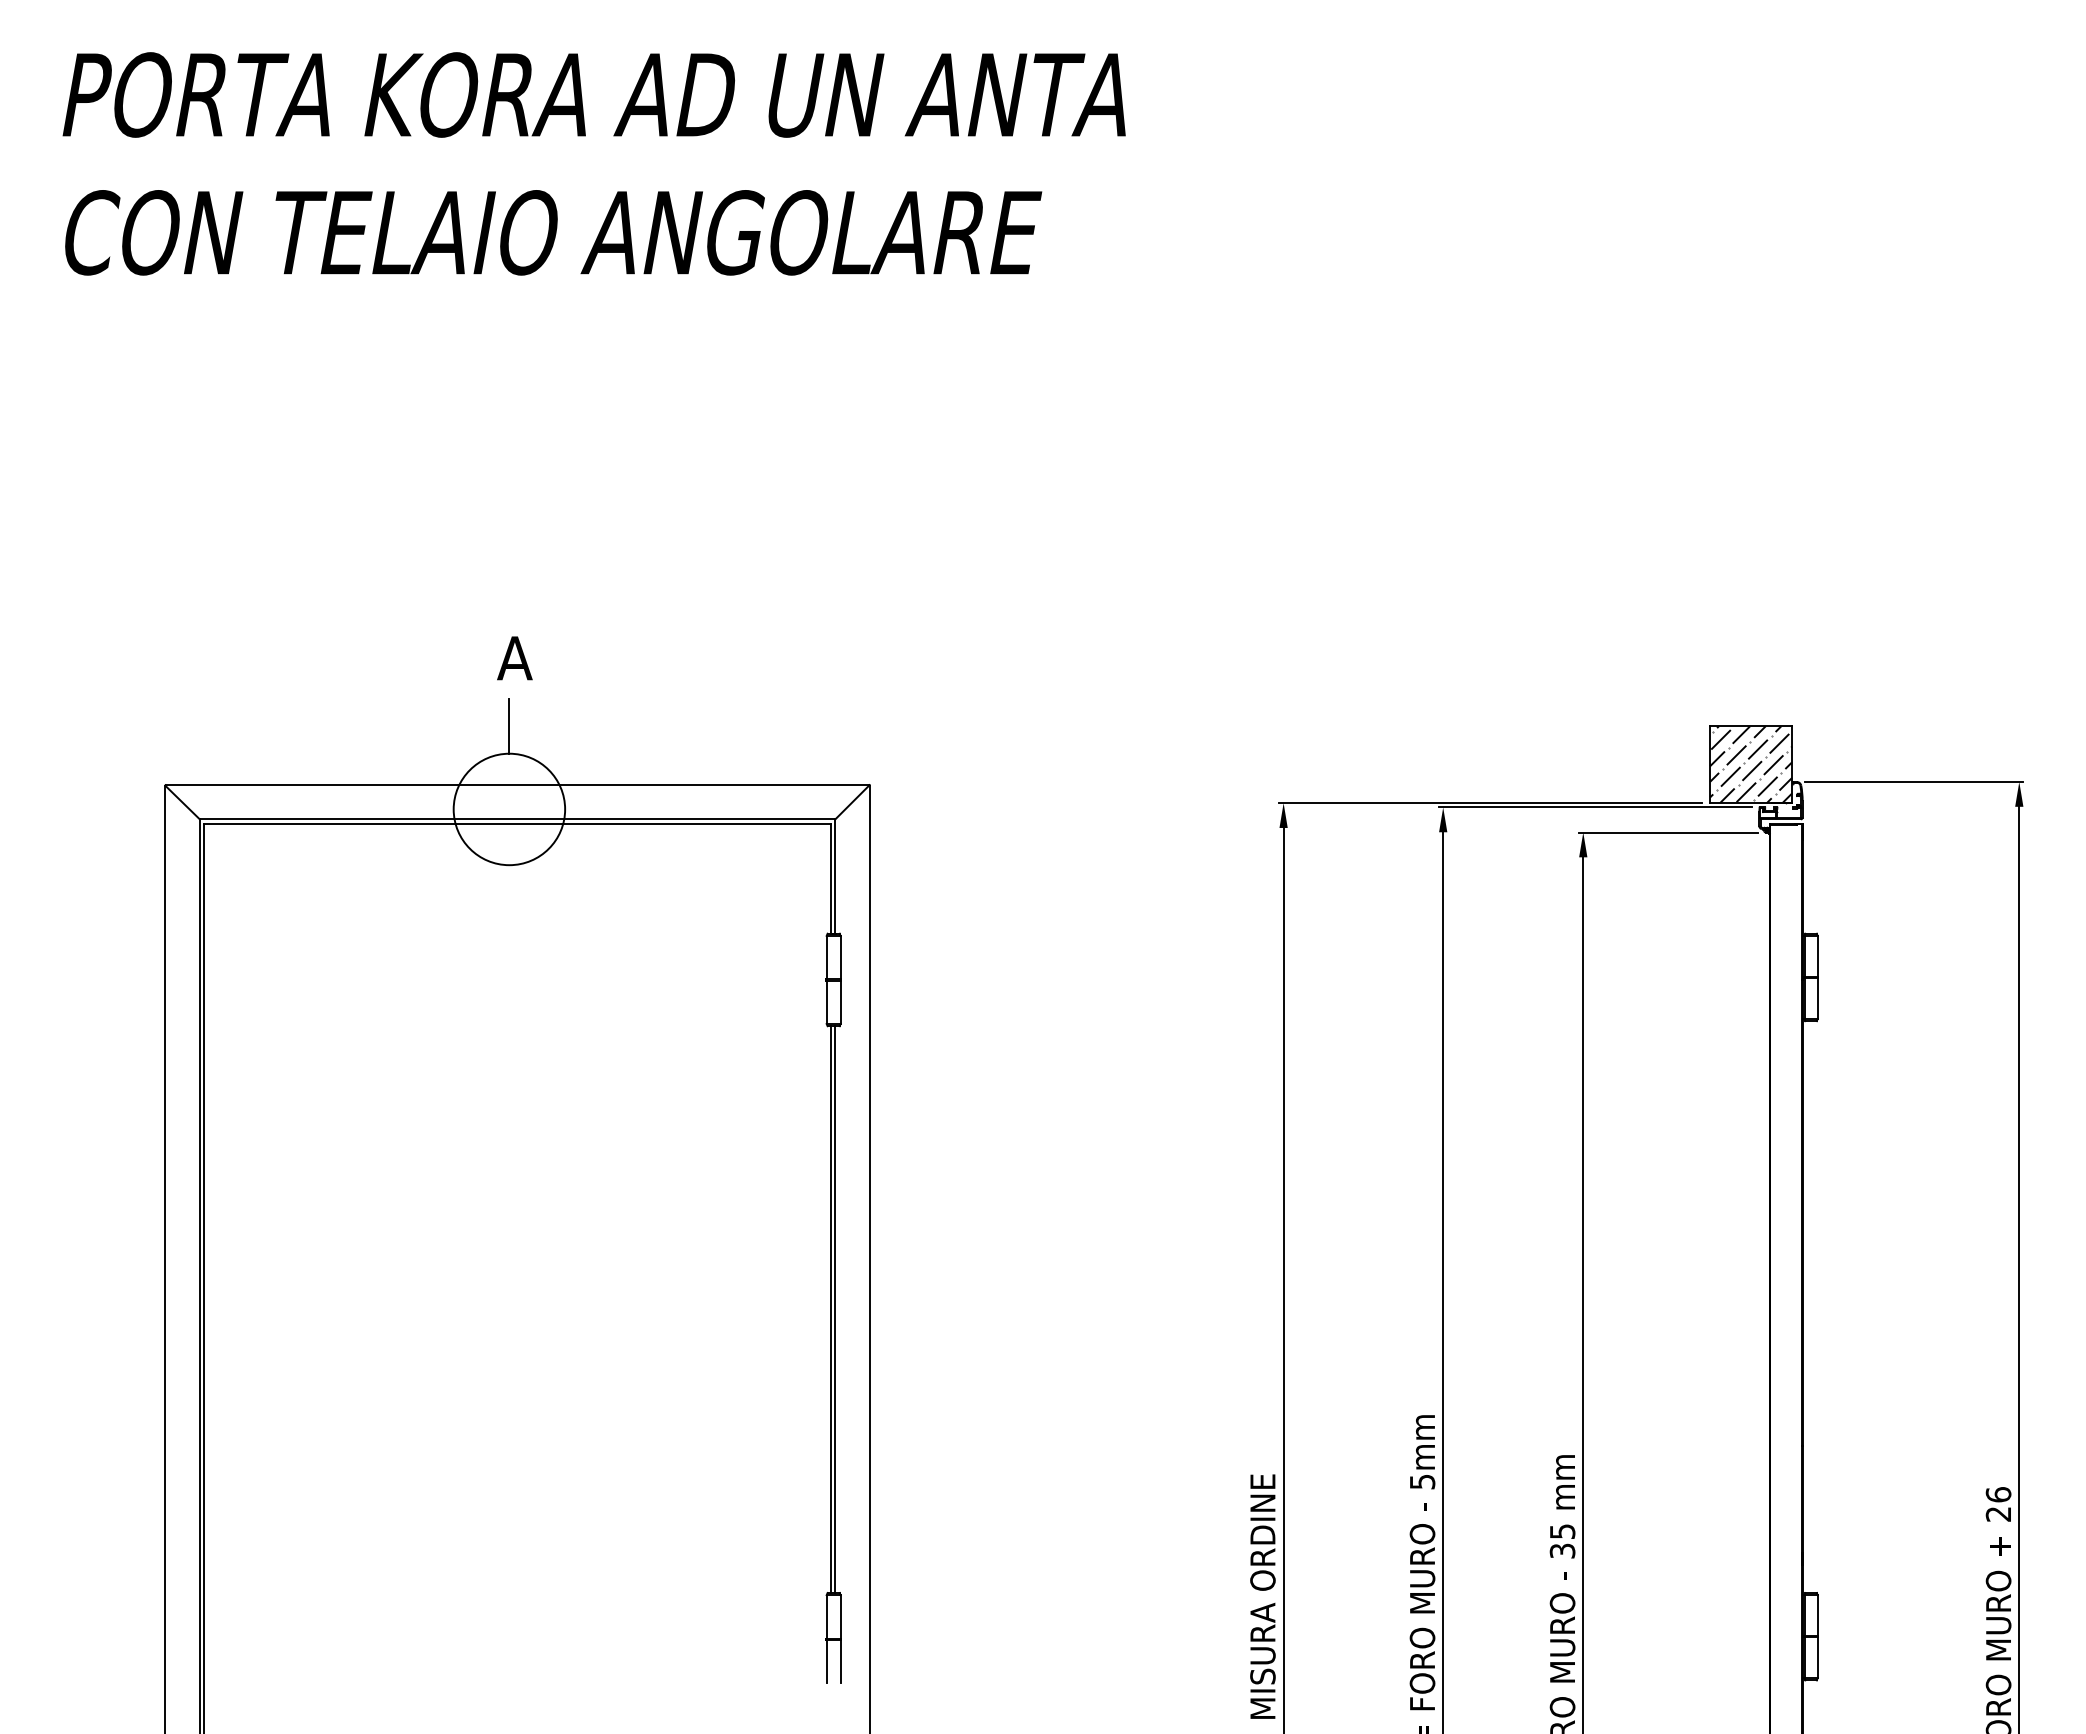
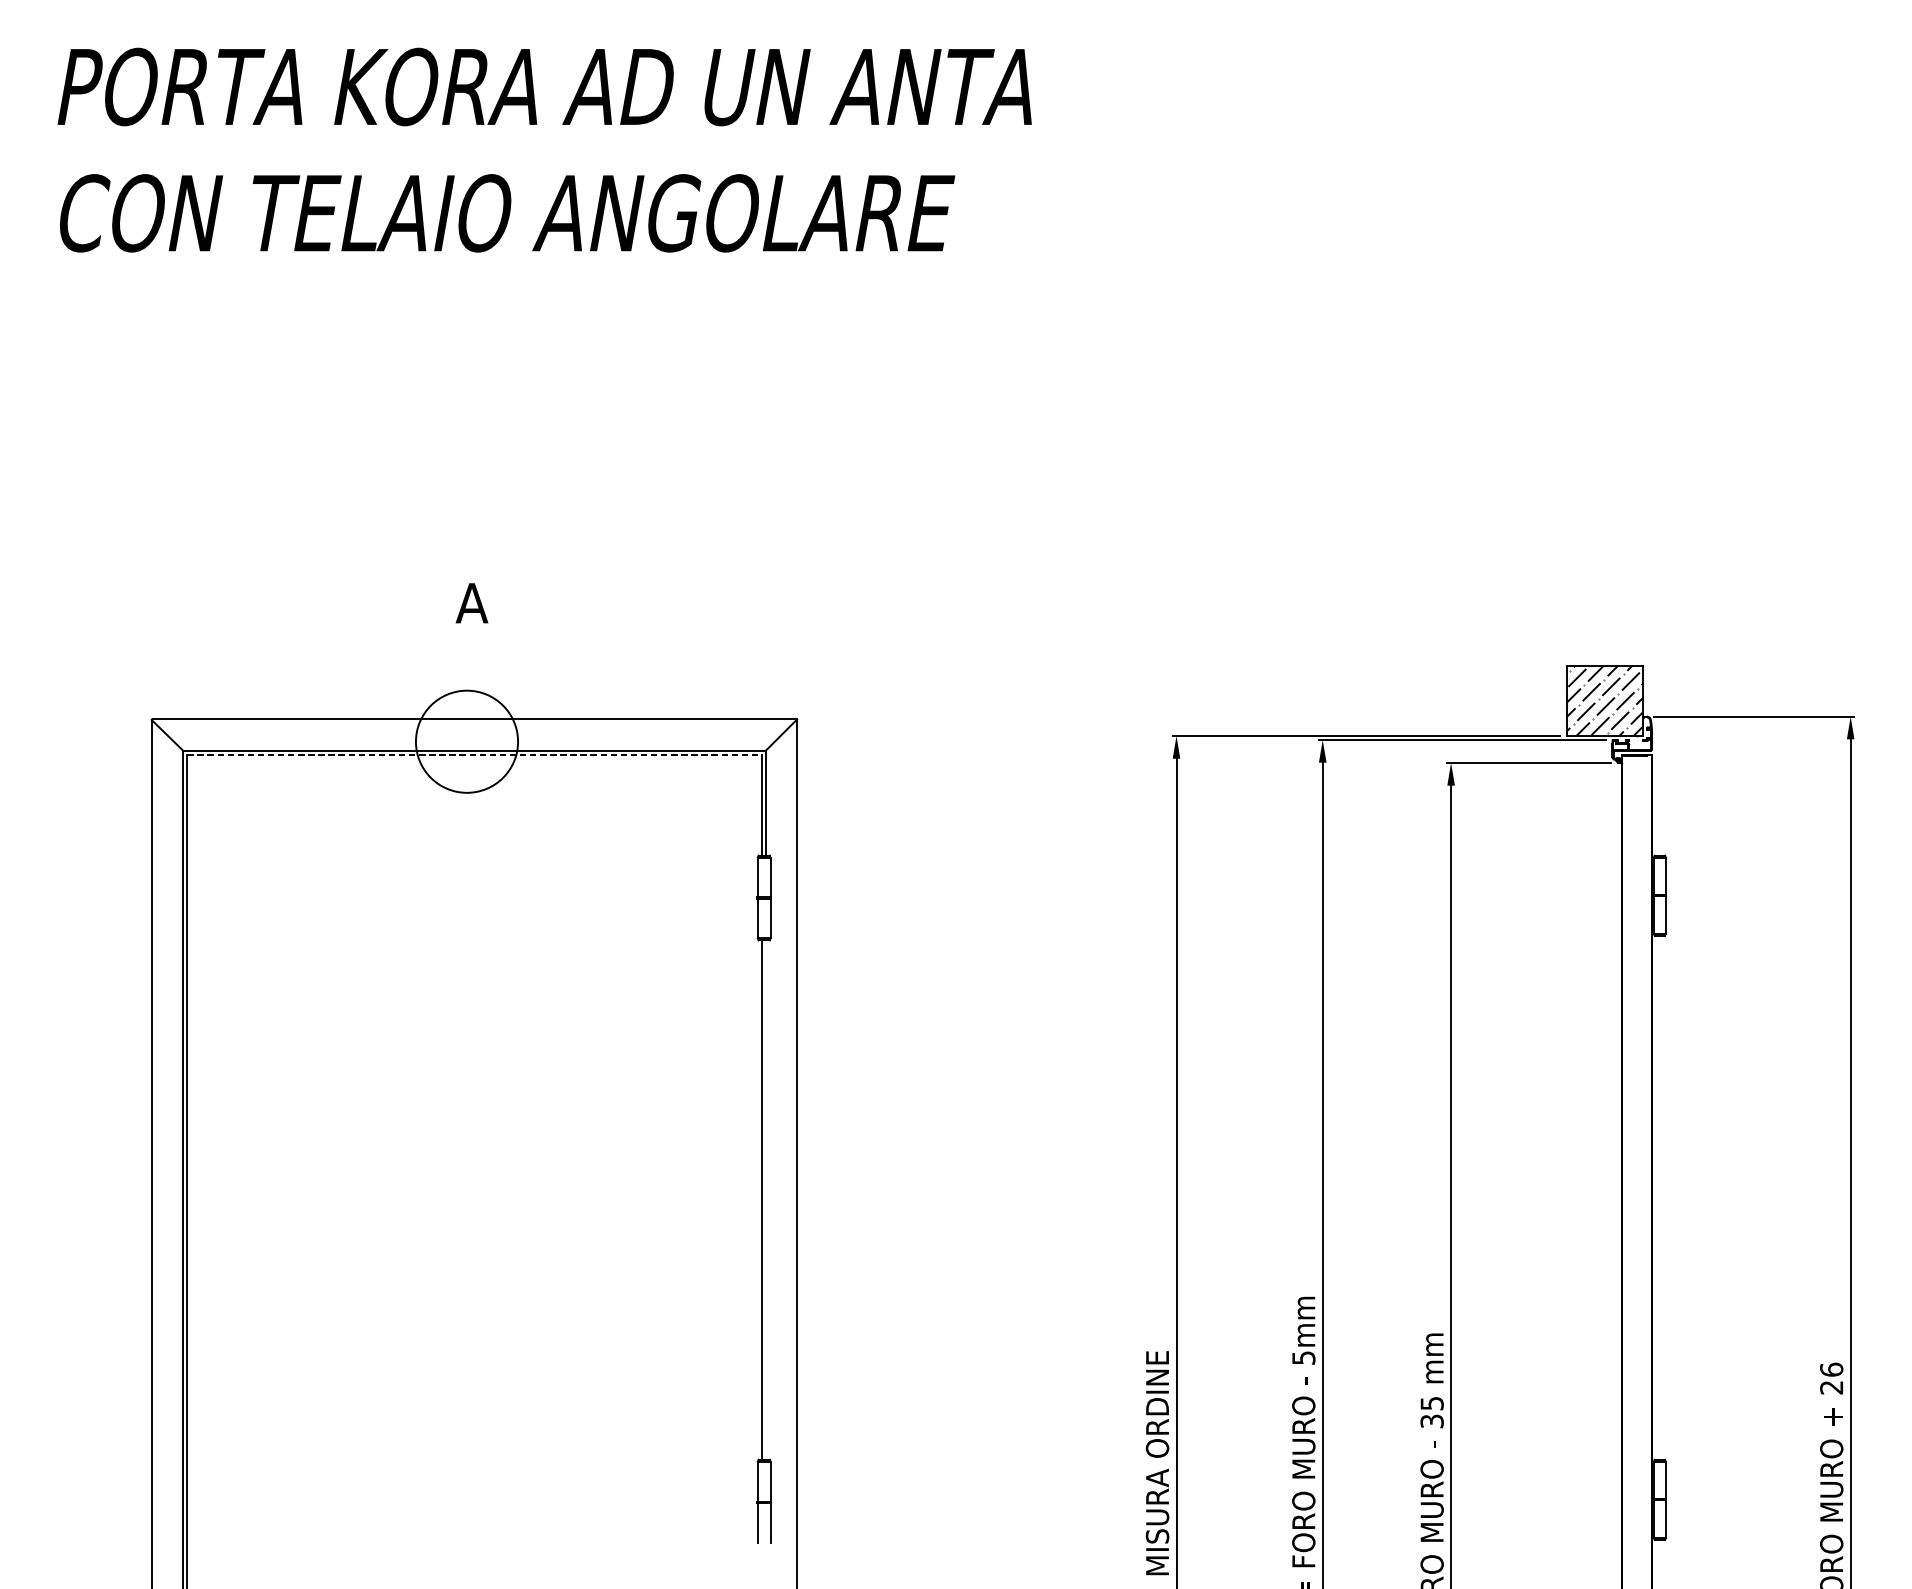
line: (509, 725) -> (467, 664), removed
line: (518, 823) -> (475, 754), solid -> dashed
line: (835, 1309) -> (765, 1200), removed

